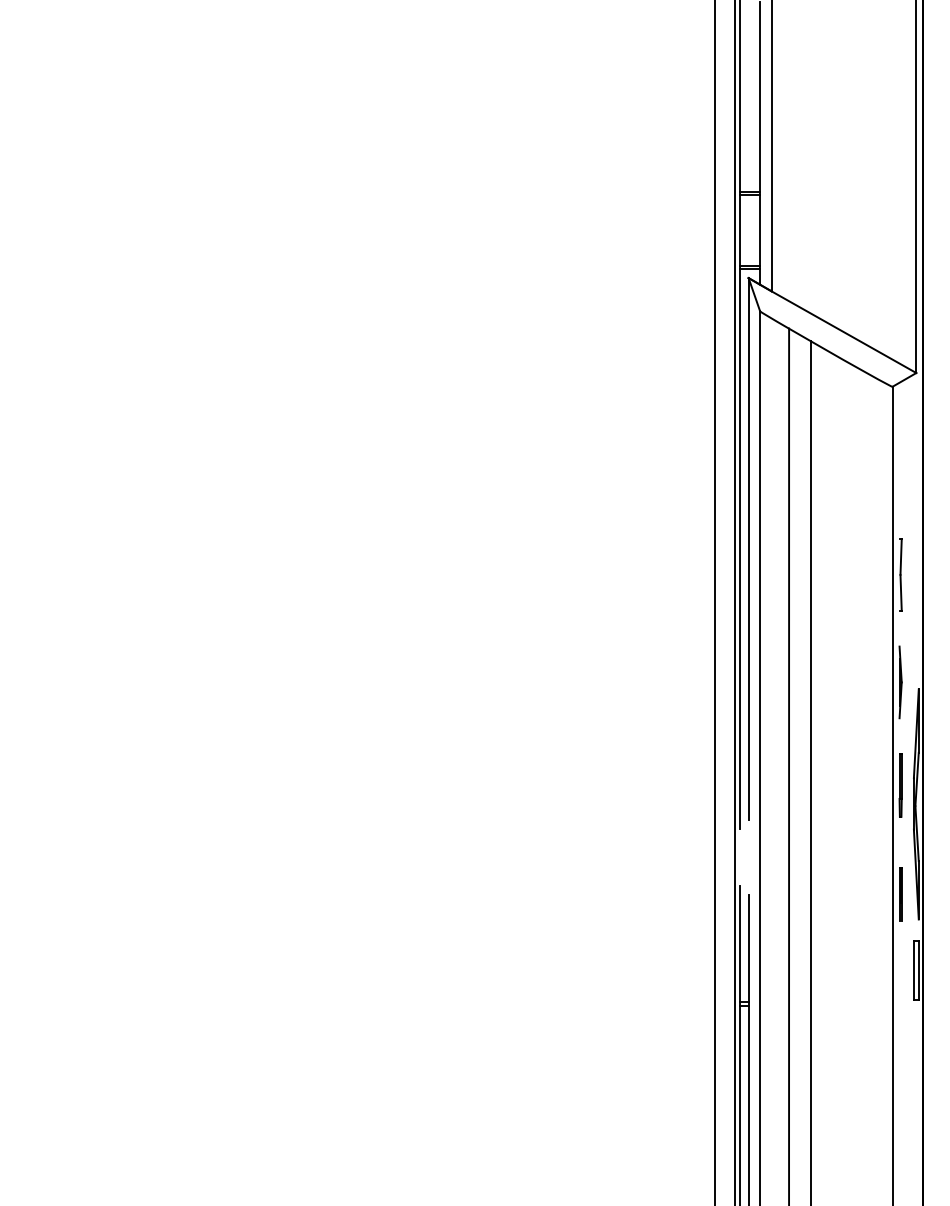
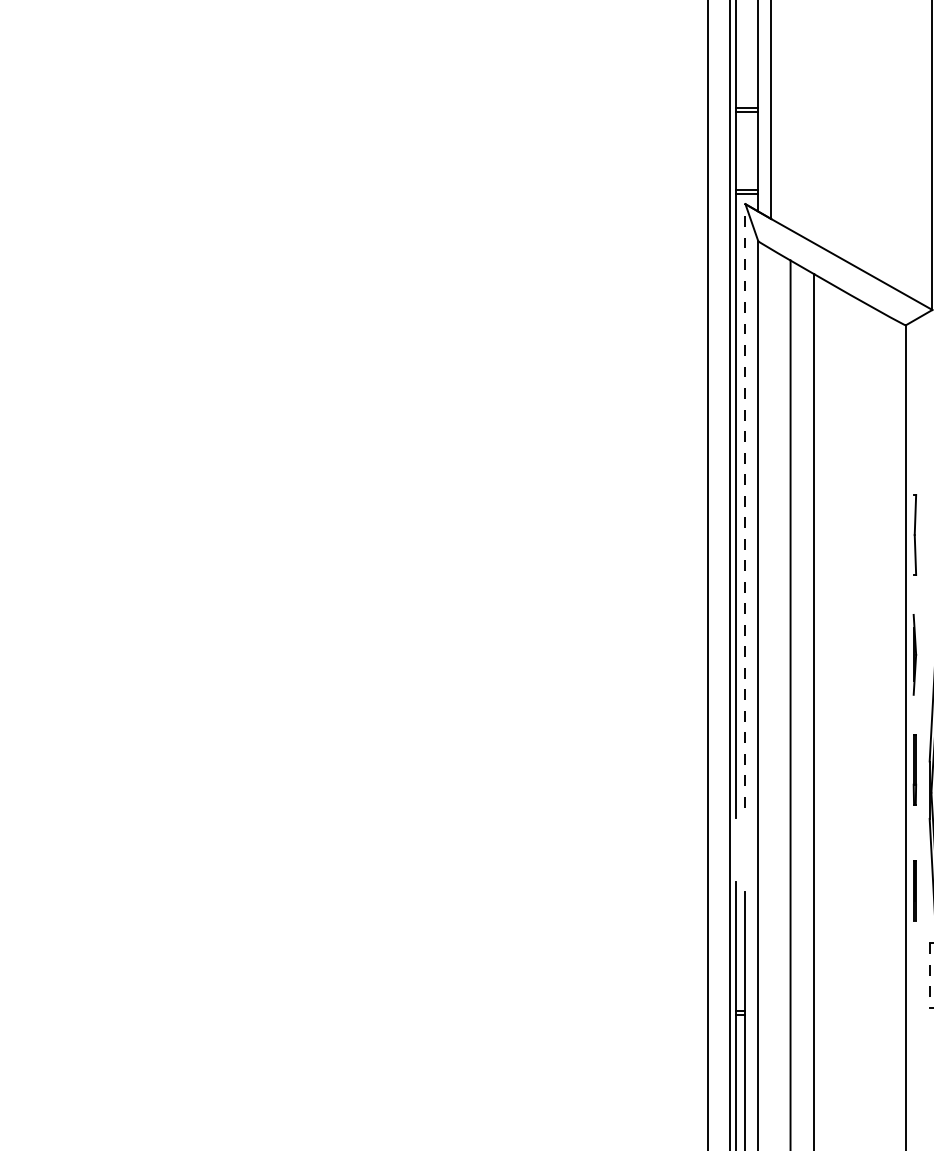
line: (748, 548) -> (745, 505), solid -> dashed
line: (913, 970) -> (929, 975), solid -> dashed

